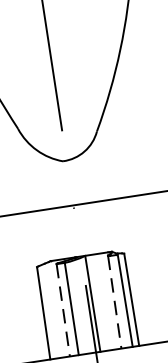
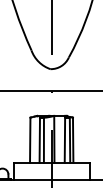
line: (113, 303) -> (64, 140), dashed -> solid
line: (62, 310) -> (39, 140), dashed -> solid

